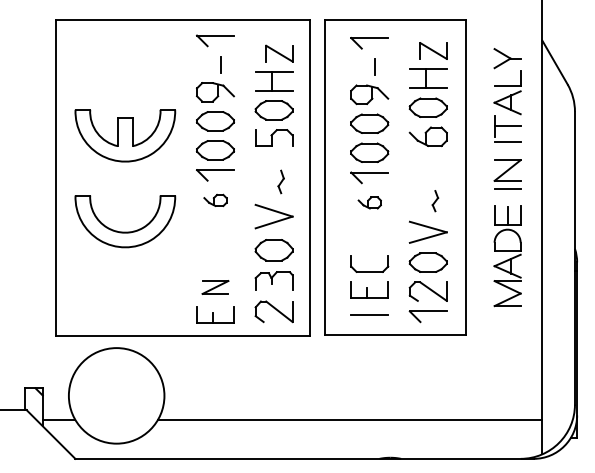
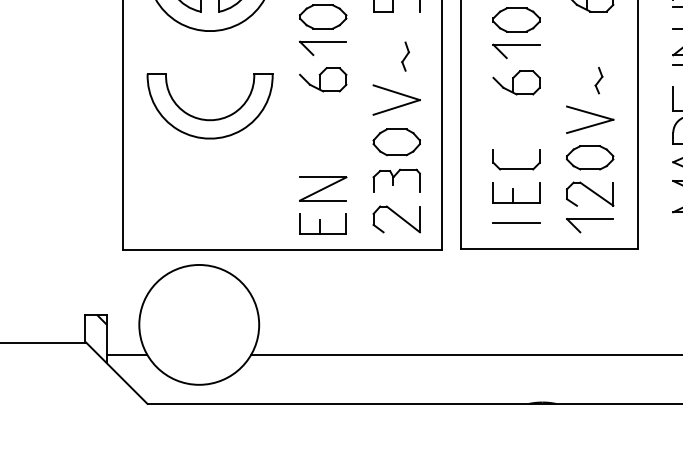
part: (215, 200) -> (323, 79), size x1.67
part: (369, 202) -> (516, 82), size x1.67
part: (215, 287) -> (323, 188), size x1.43

